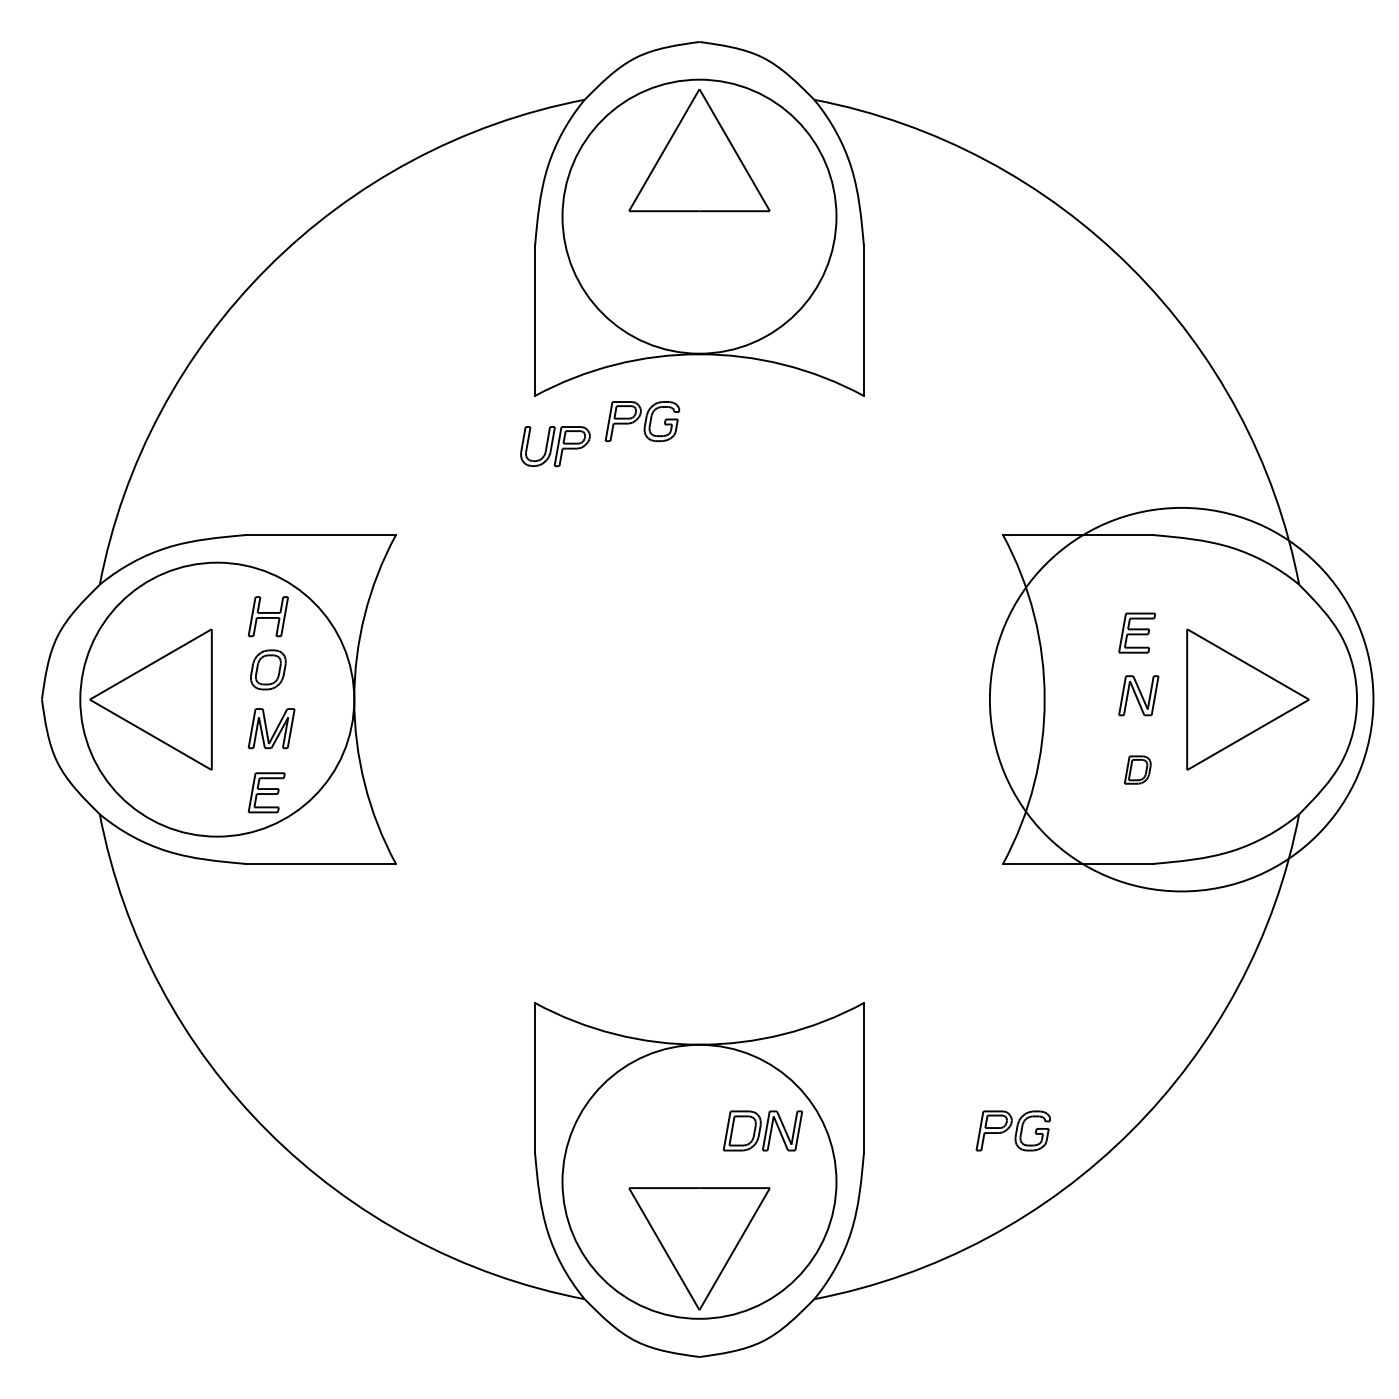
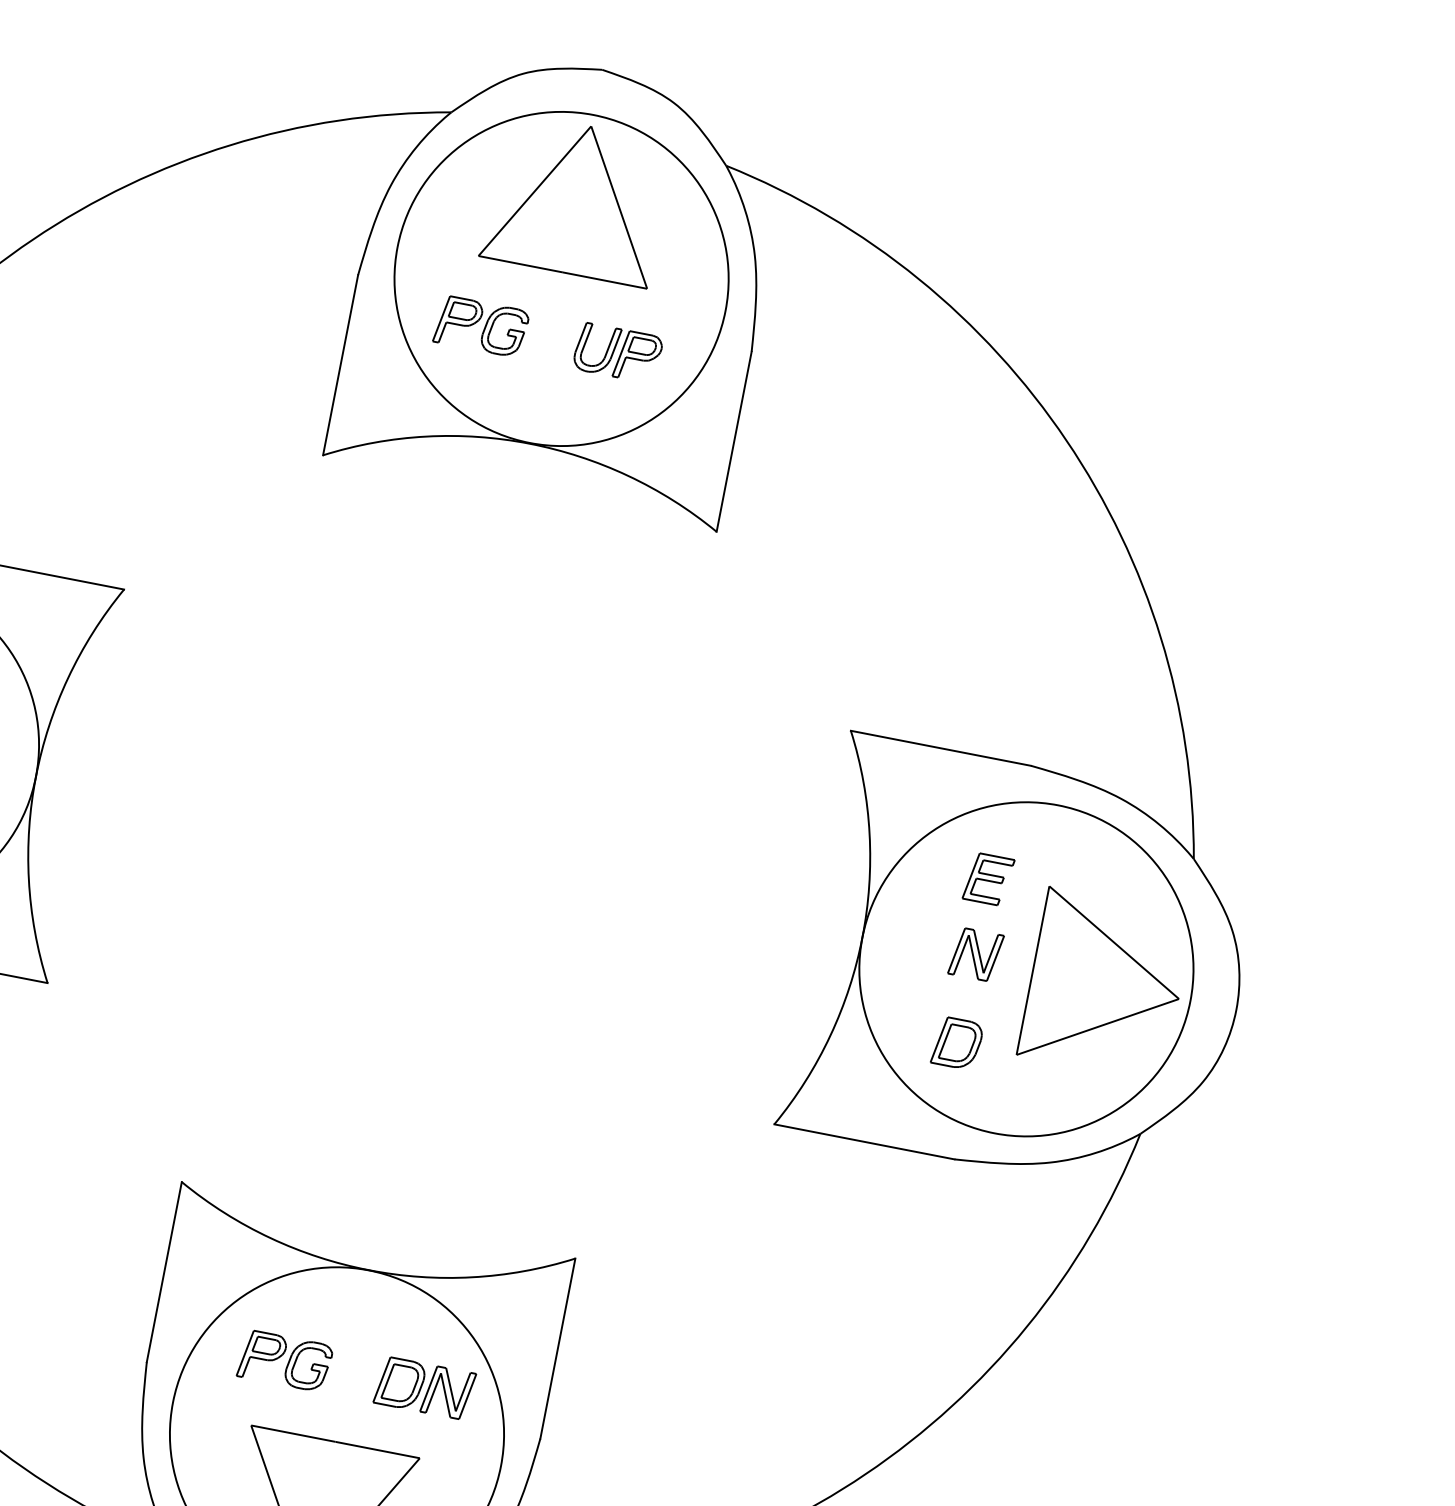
part: (642, 421) -> (481, 326), moved
part: (555, 446) -> (618, 353), moved
circle: (1181, 699) -> (1026, 969), size x0.71
part: (1137, 769) -> (957, 1042), size x1.43
part: (1012, 1130) -> (284, 1360), moved

